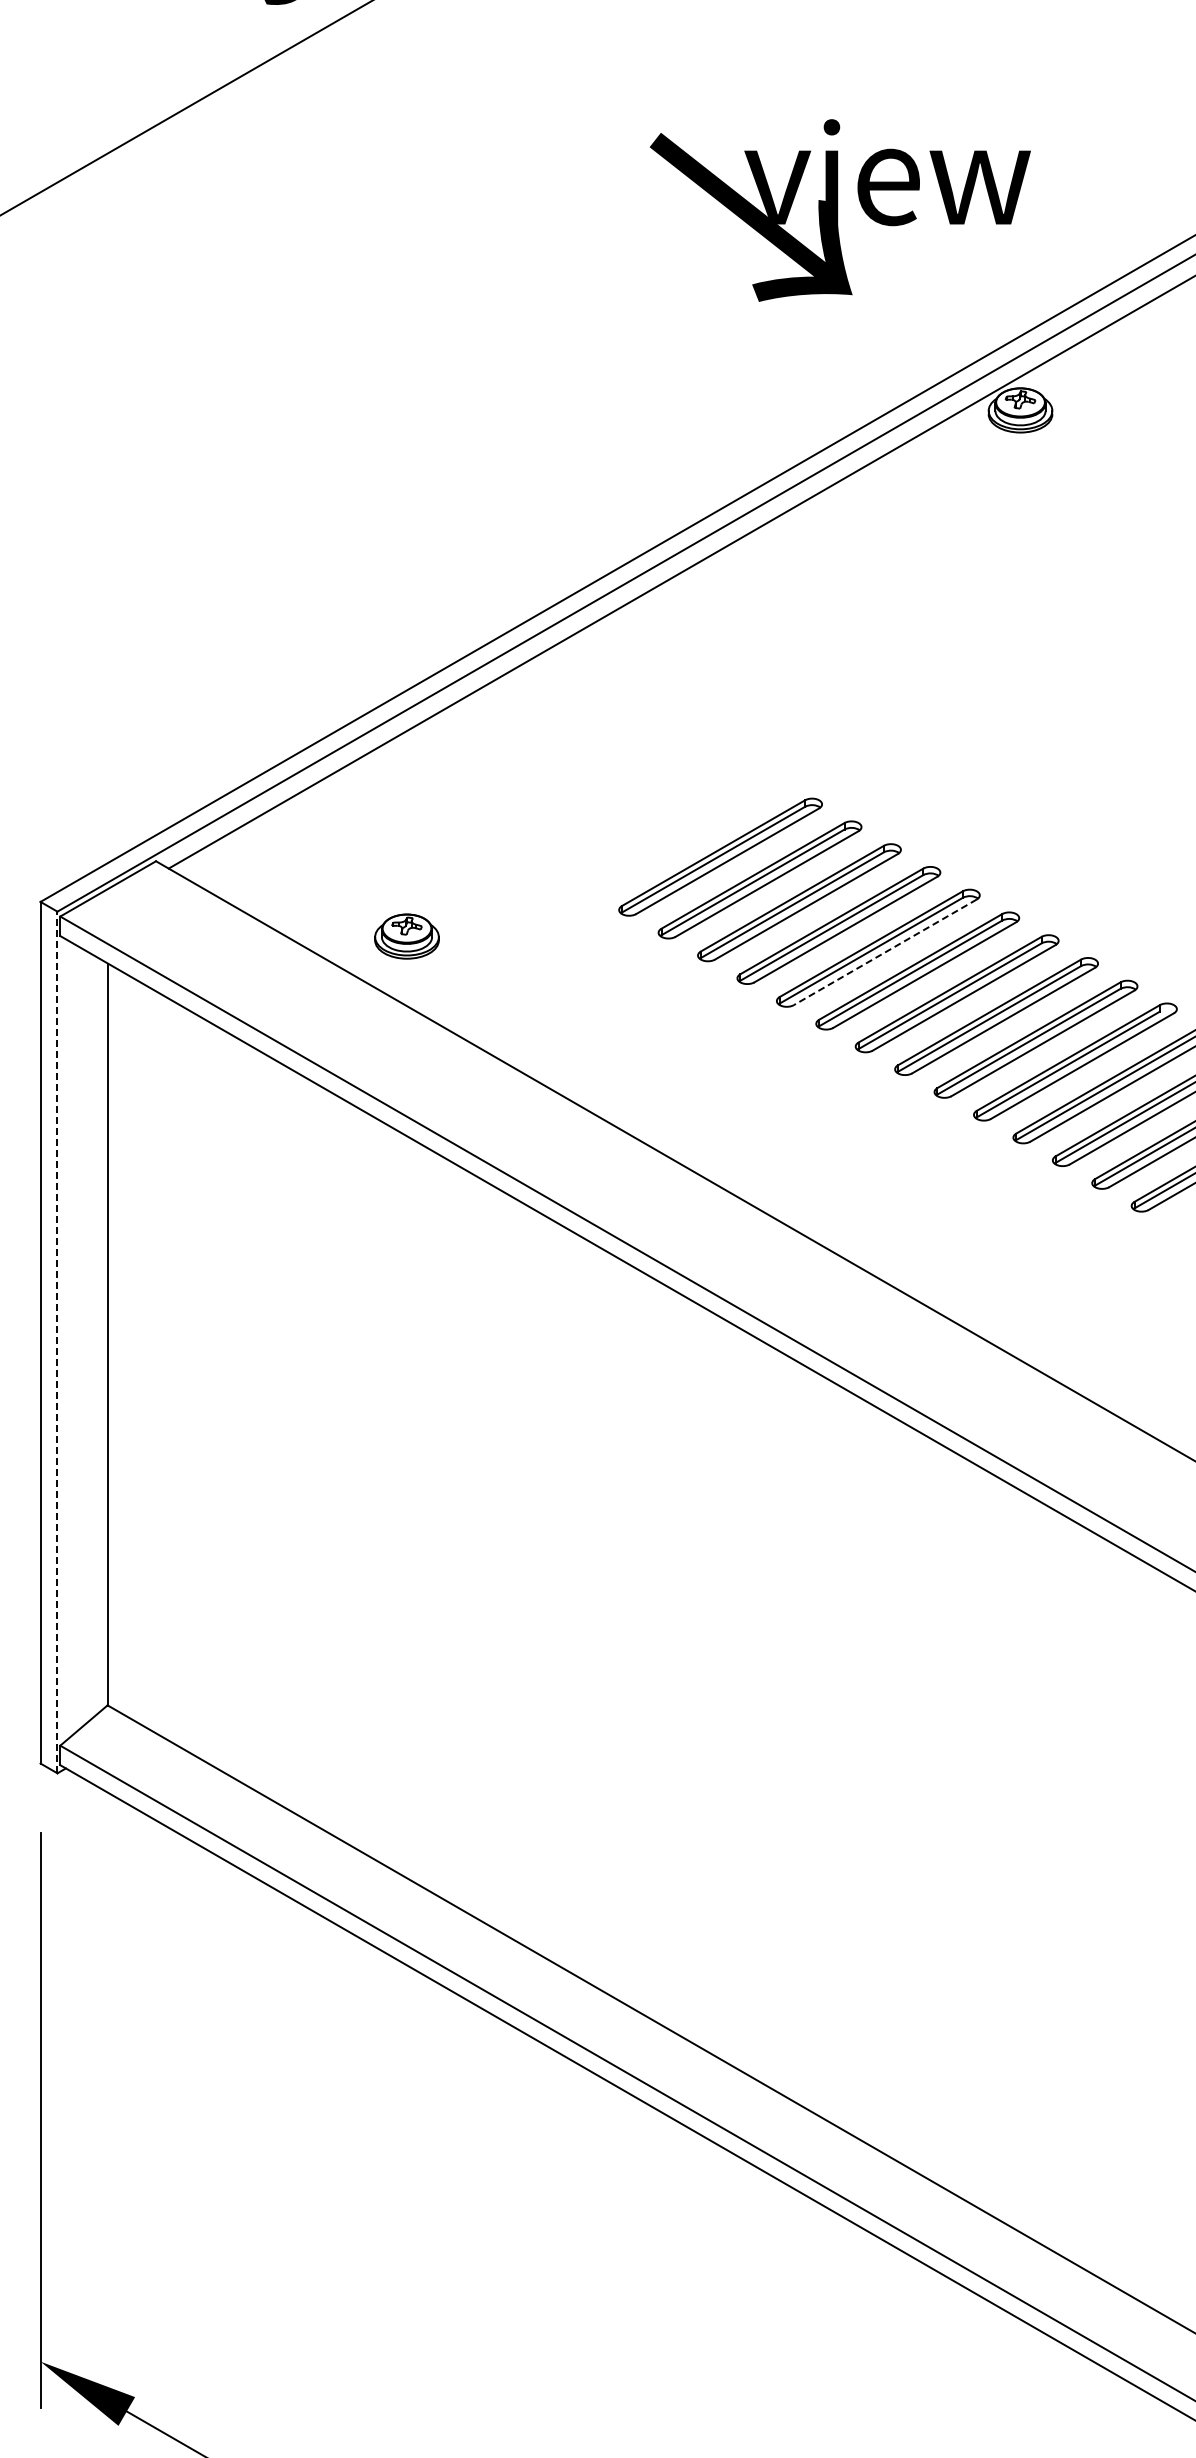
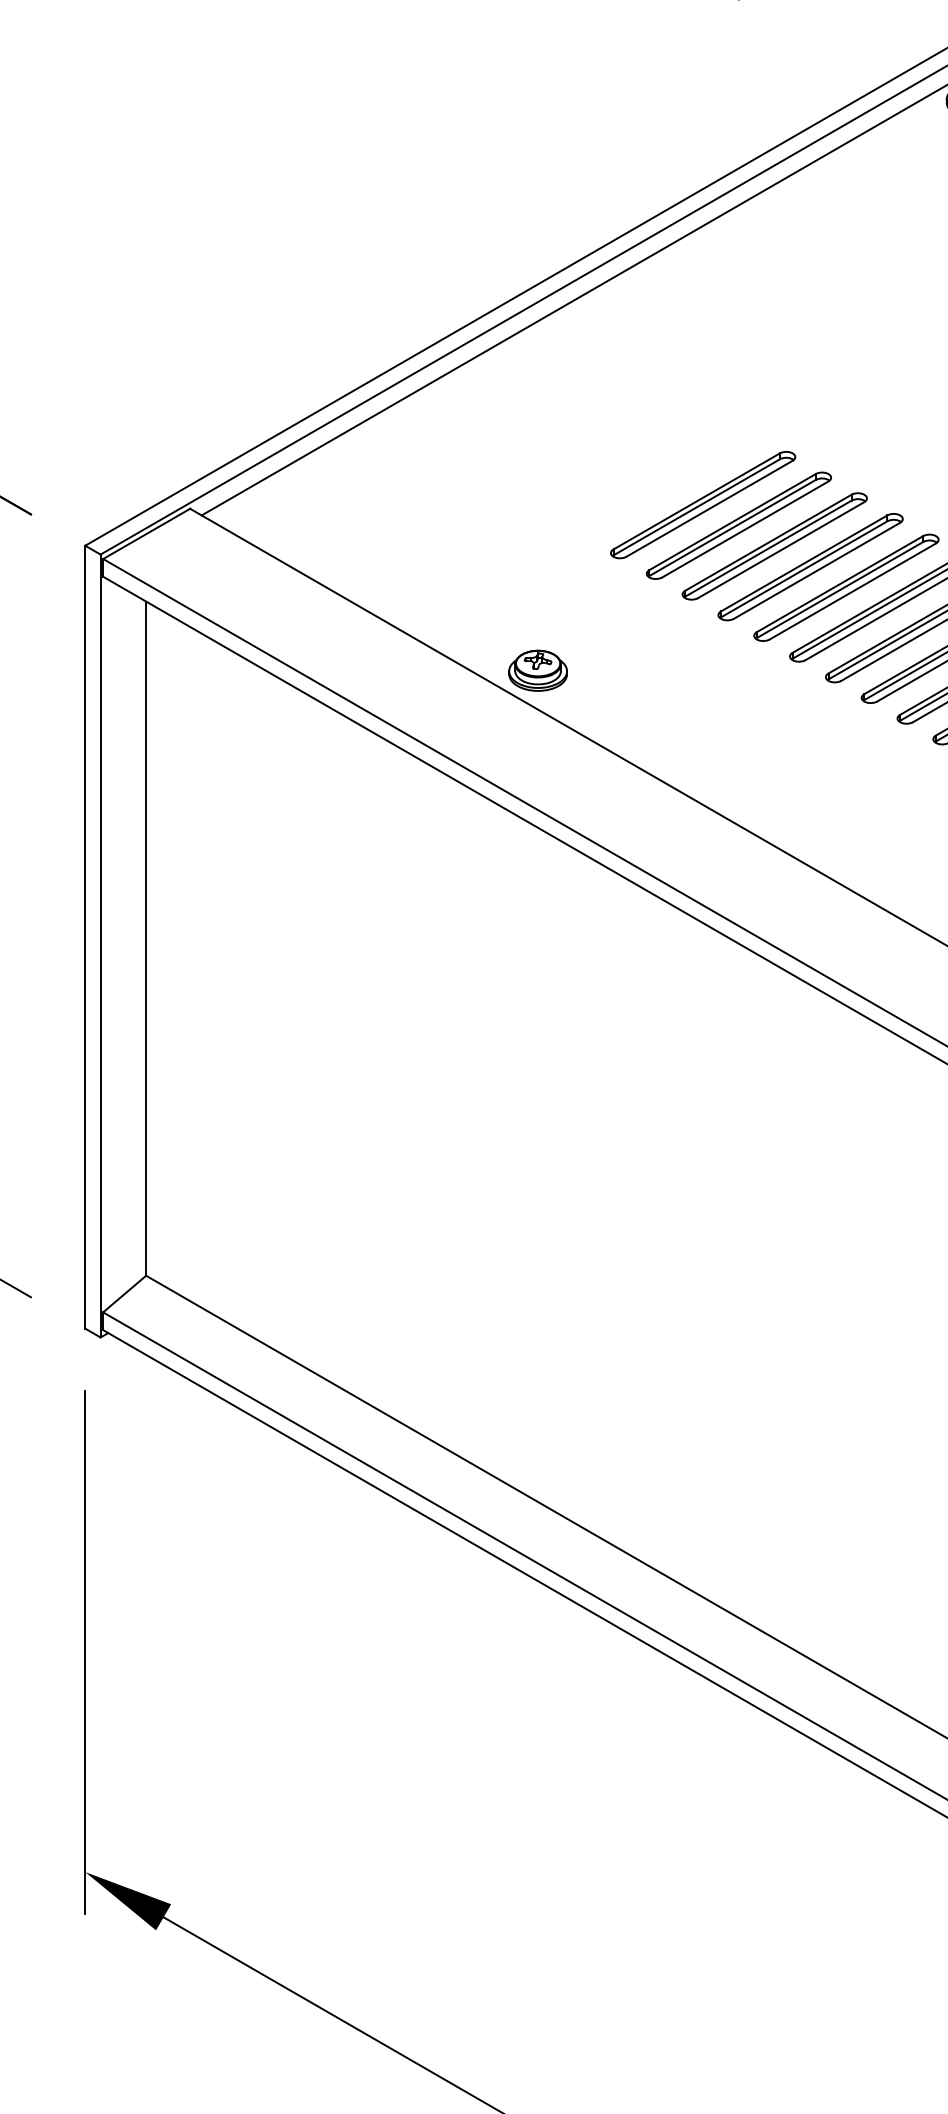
part: (406, 936) -> (537, 670), moved
line: (885, 952) -> (852, 591), dashed -> solid
line: (57, 1342) -> (100, 946), dashed -> solid

